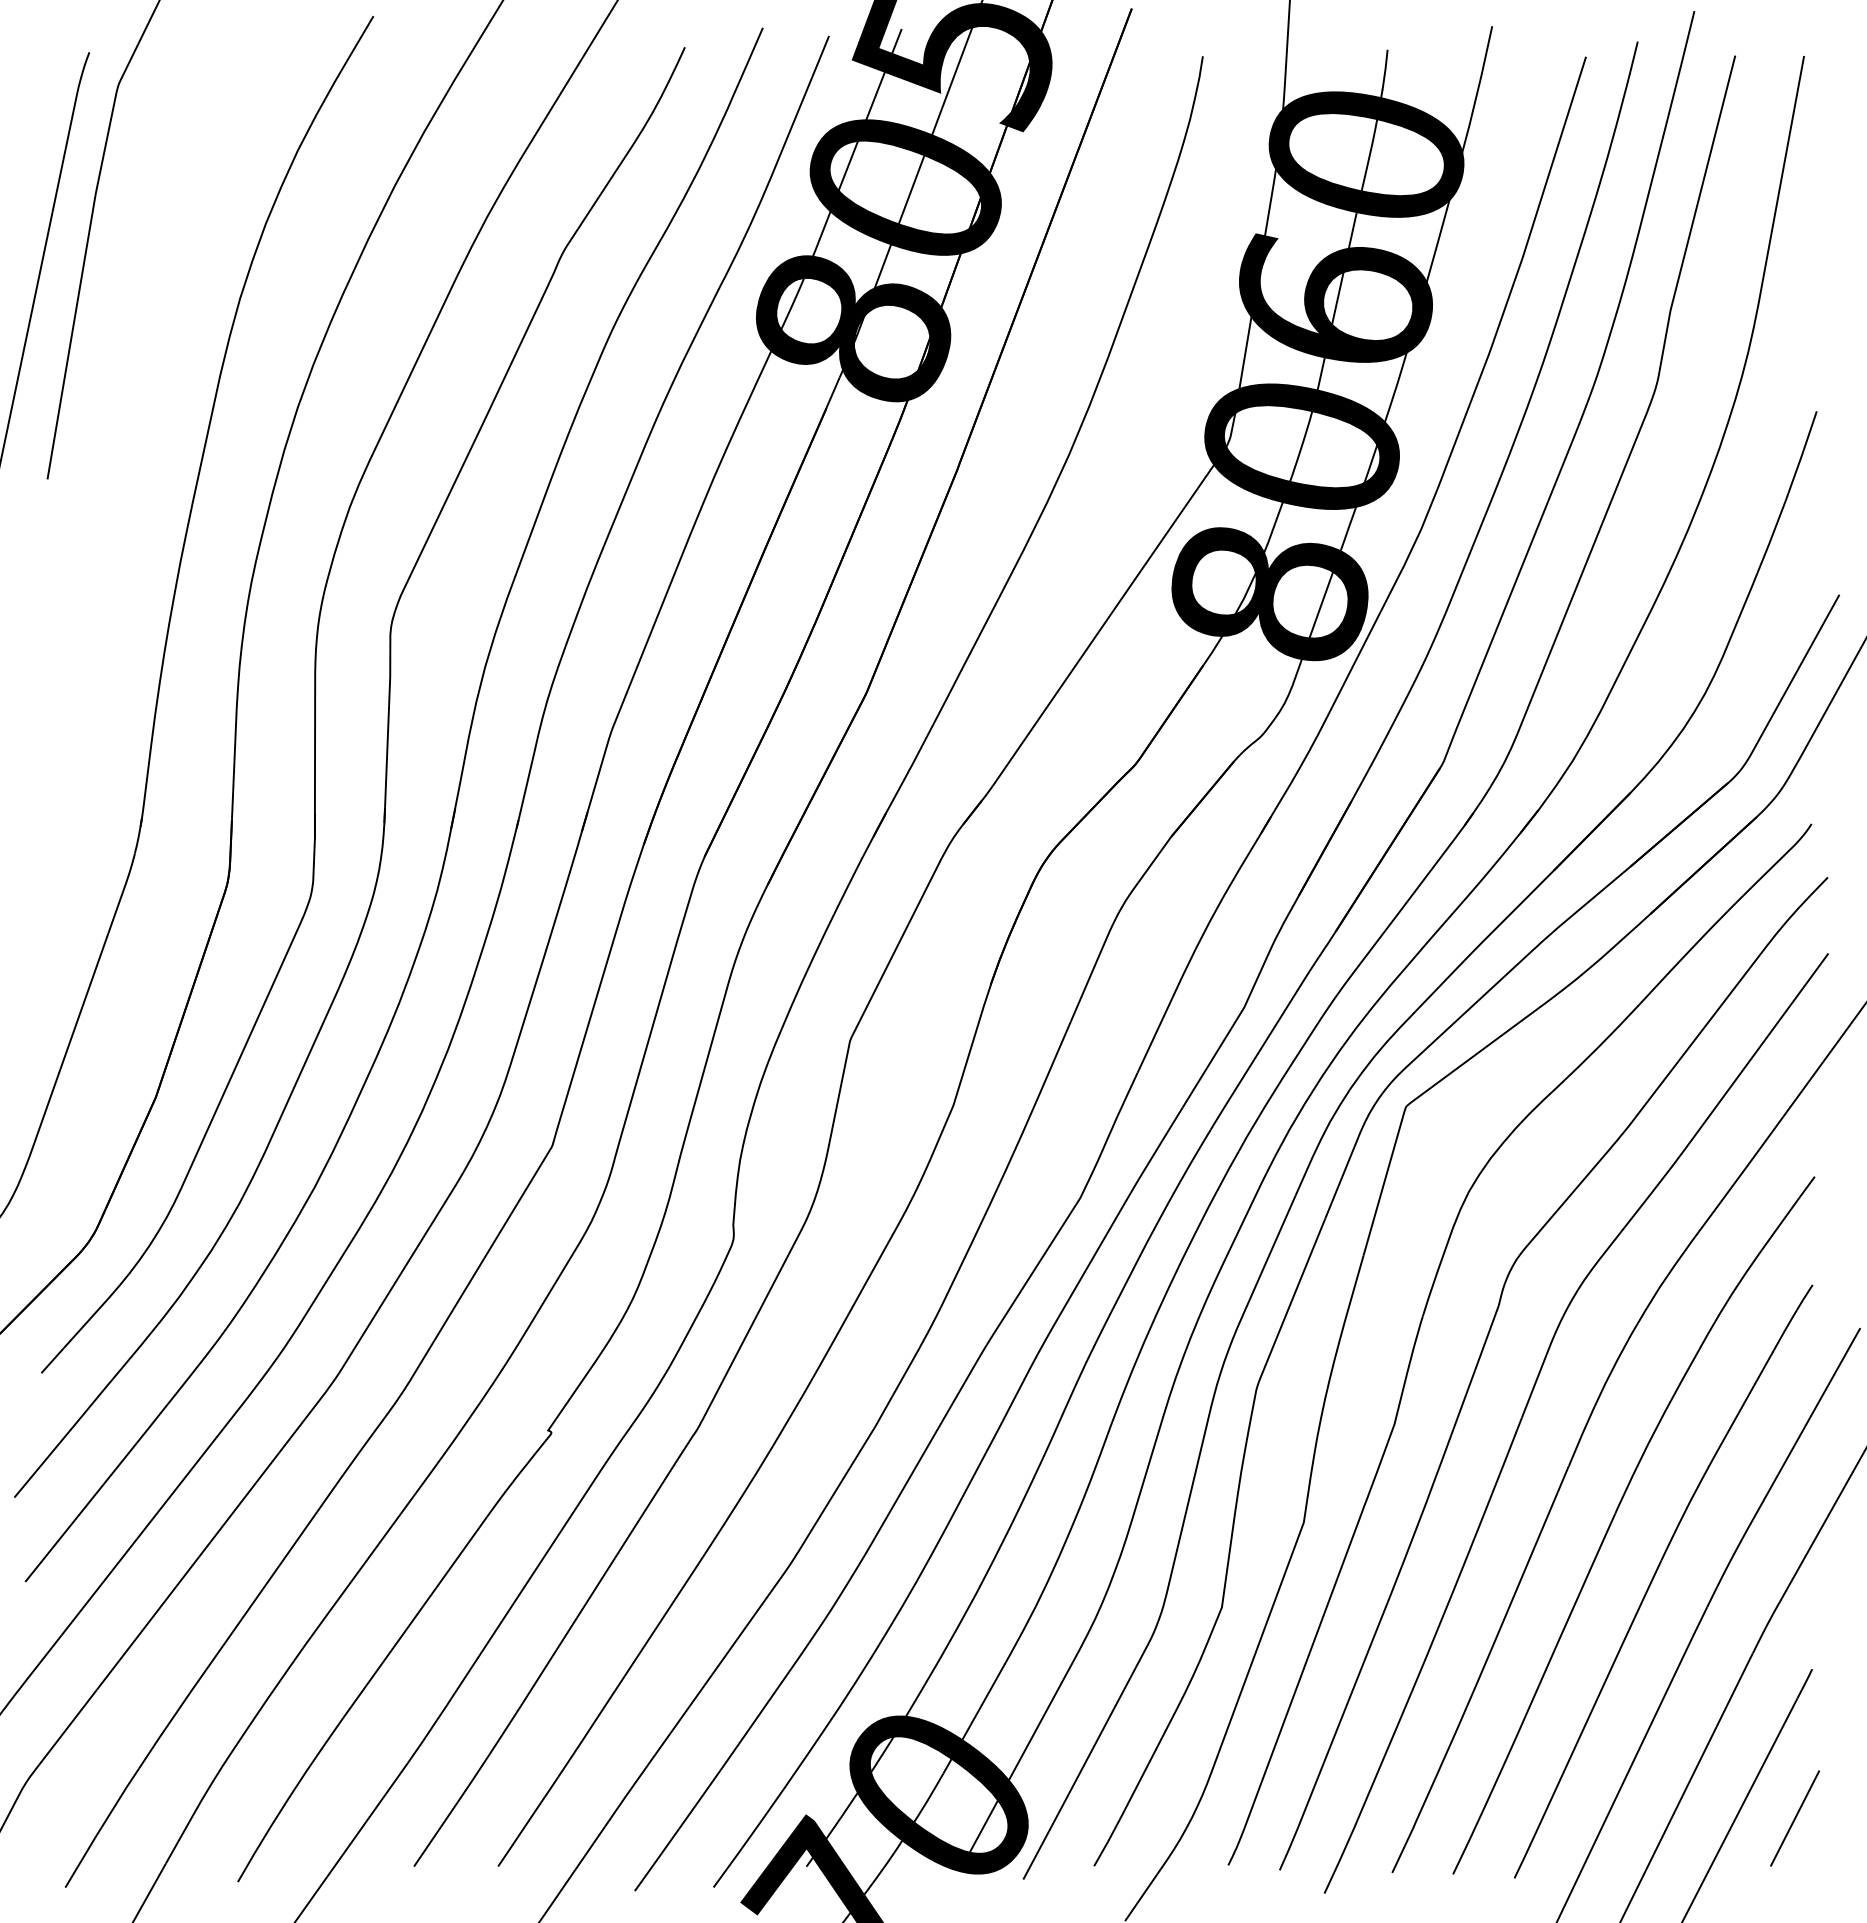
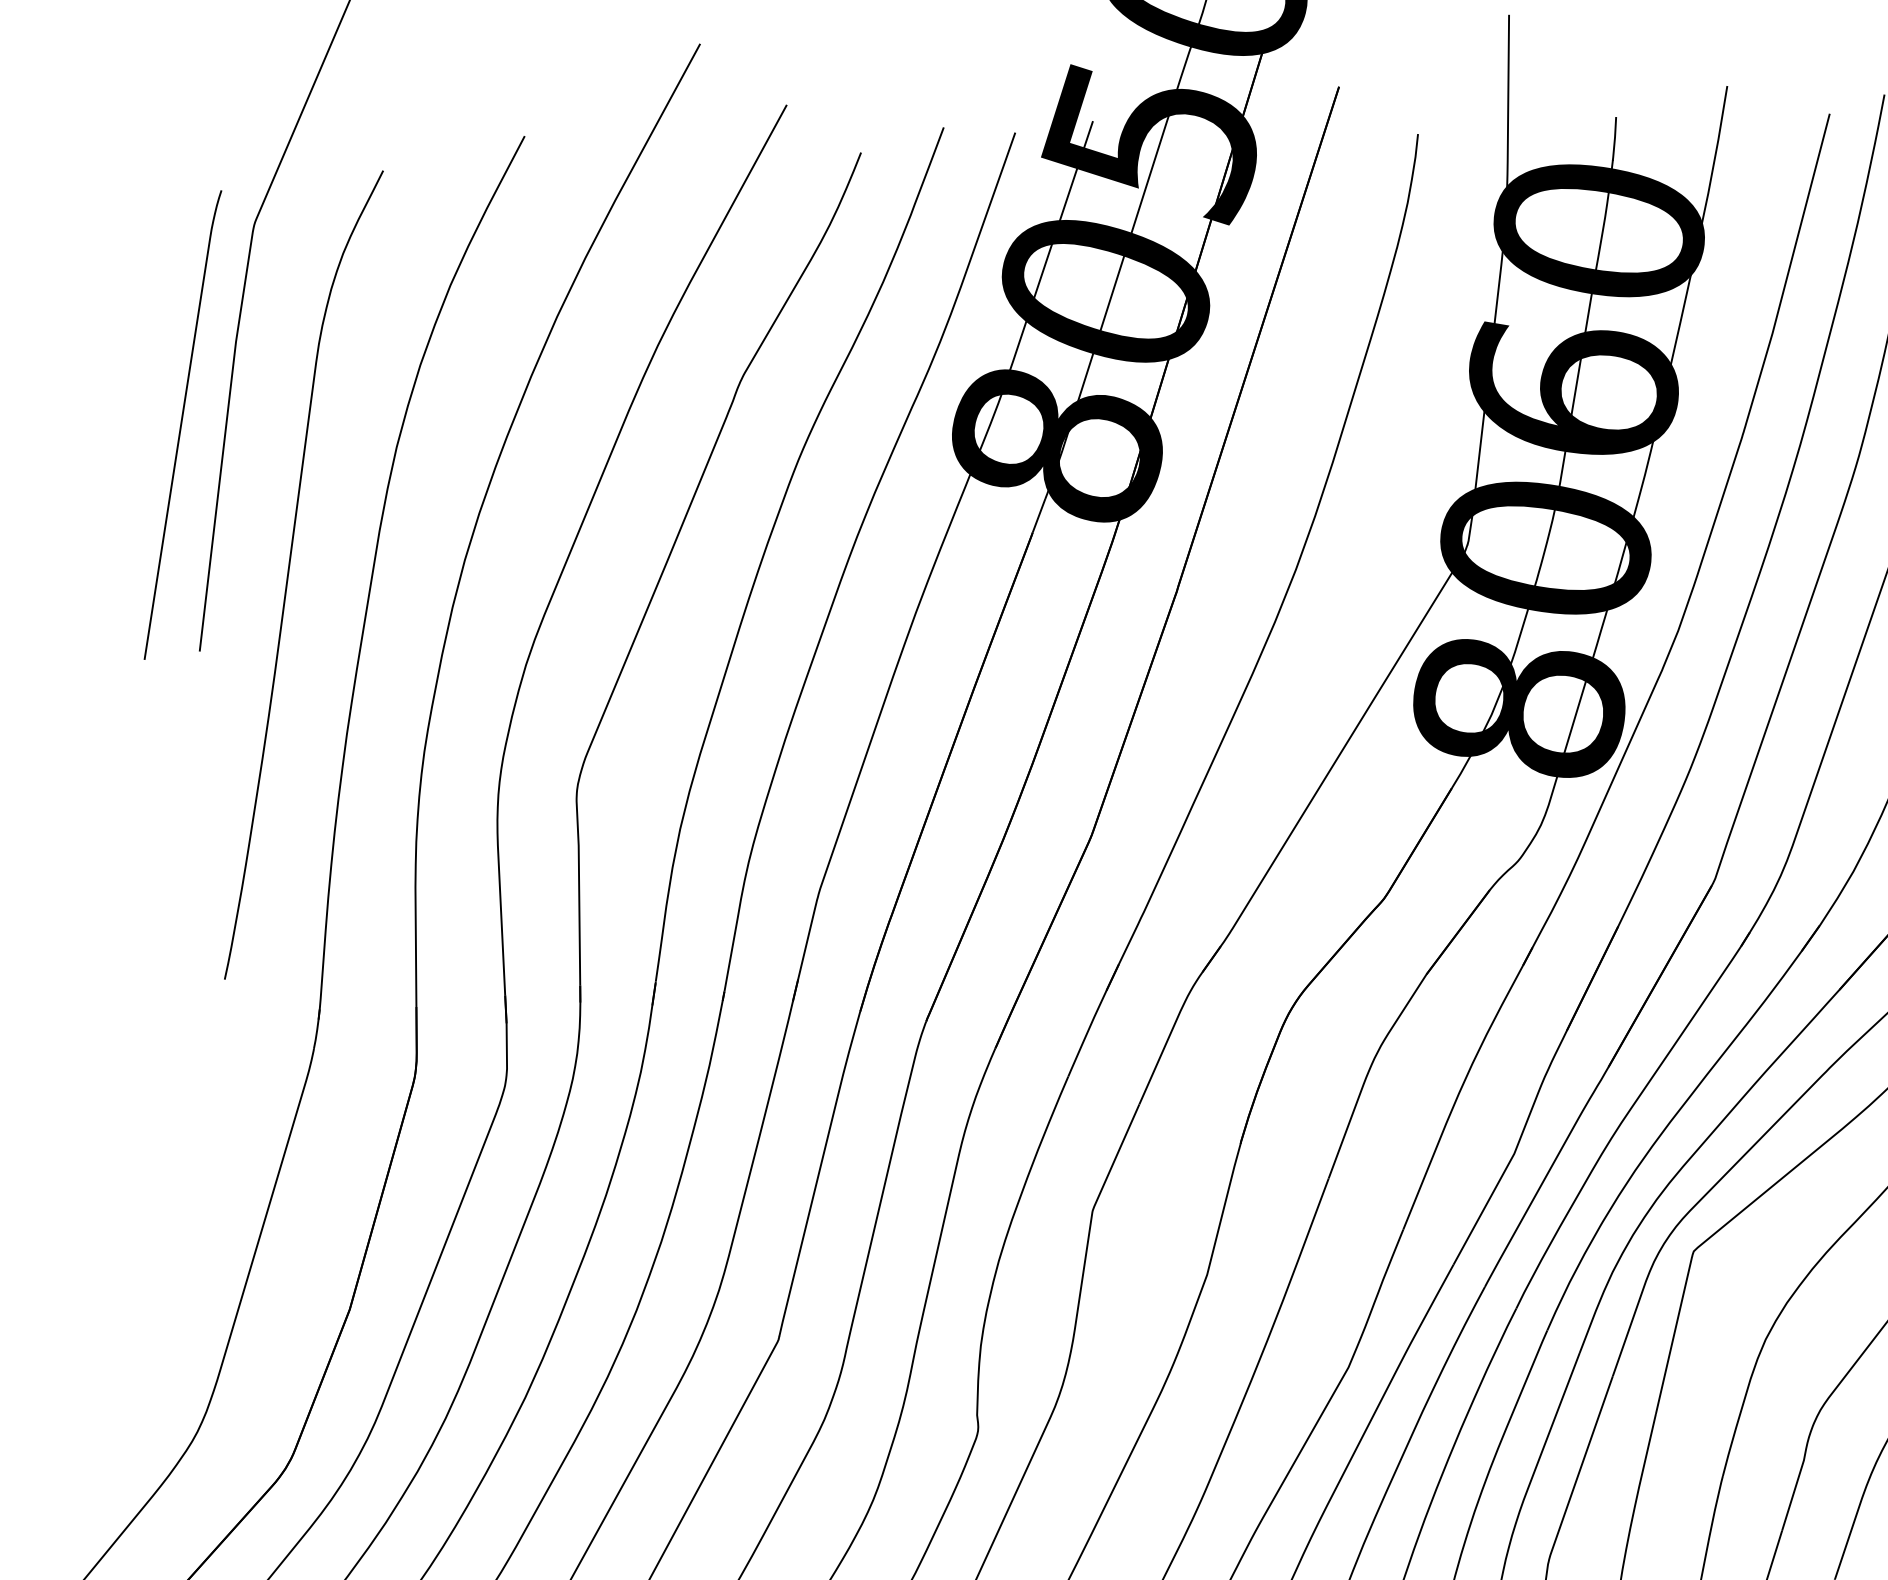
curve: (134, 411) -> (289, 573), added

